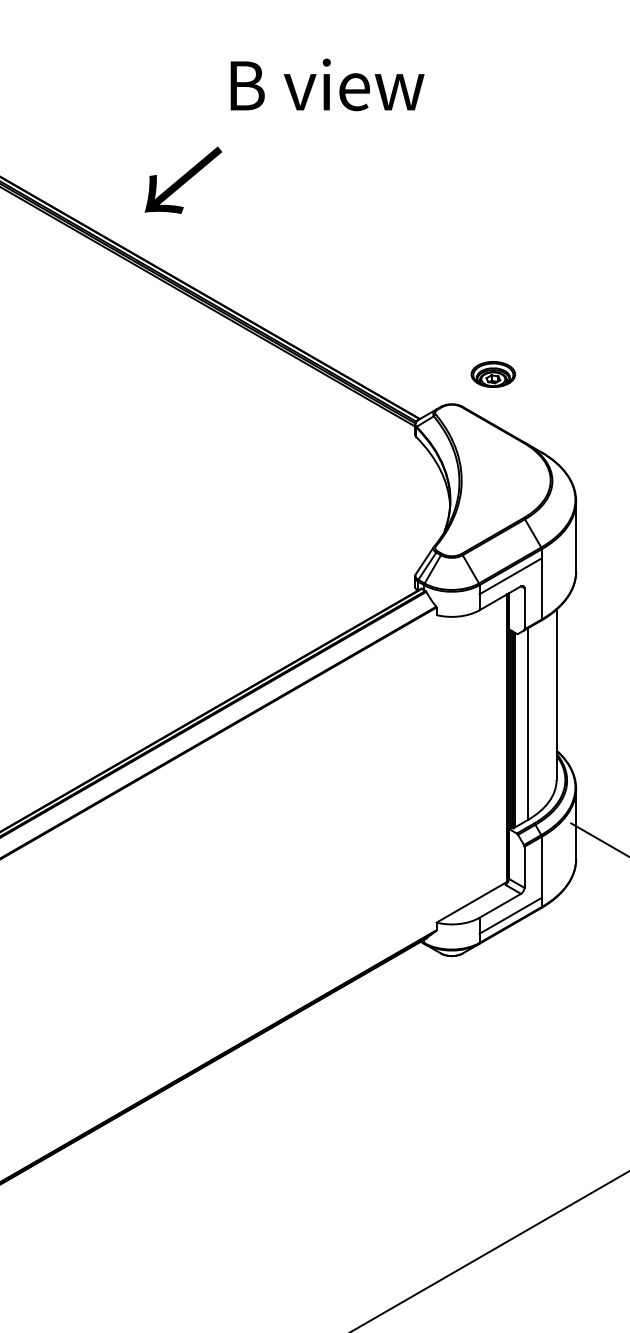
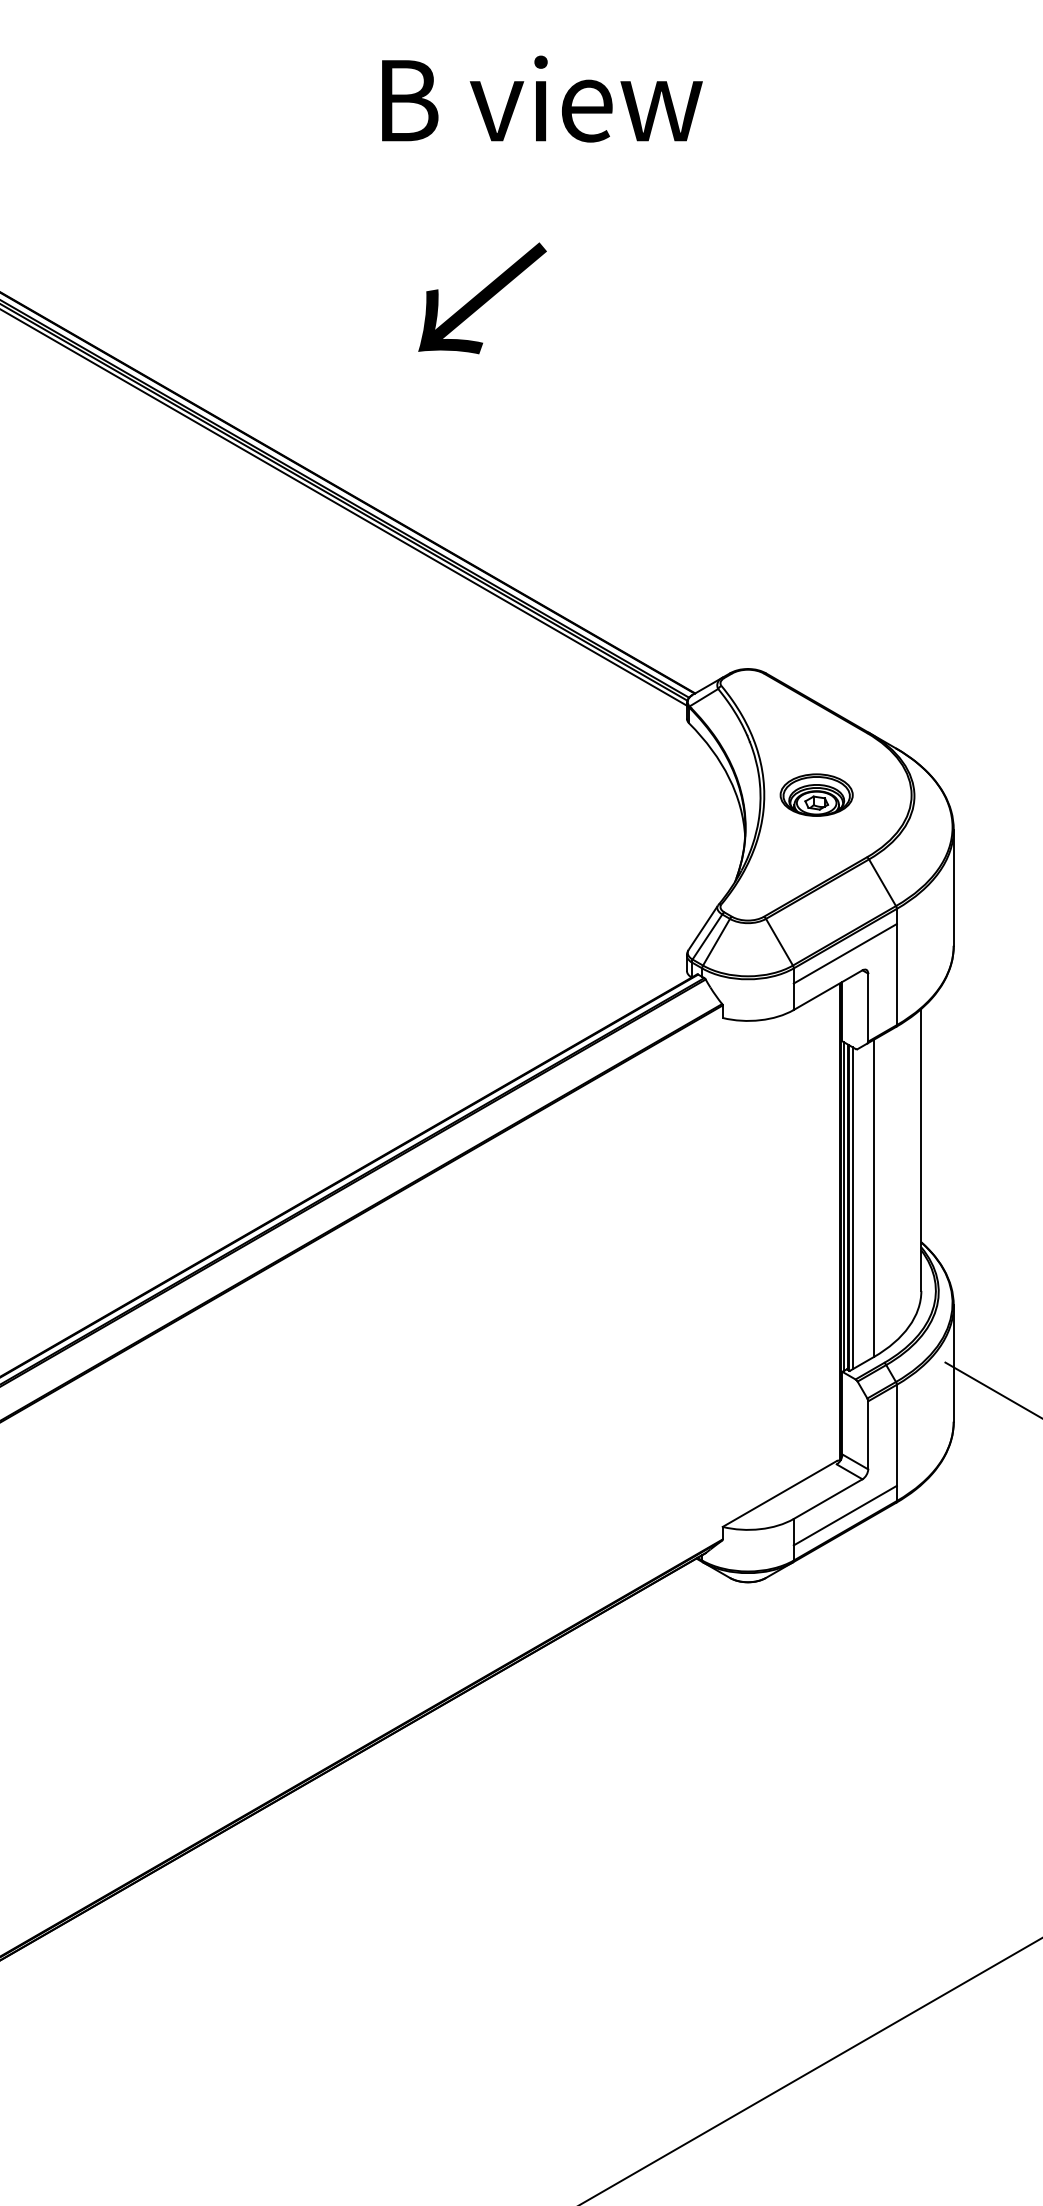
text: (327, 84) -> (542, 98), moved
text: (183, 179) -> (482, 297), moved
part: (493, 374) -> (816, 795), moved

